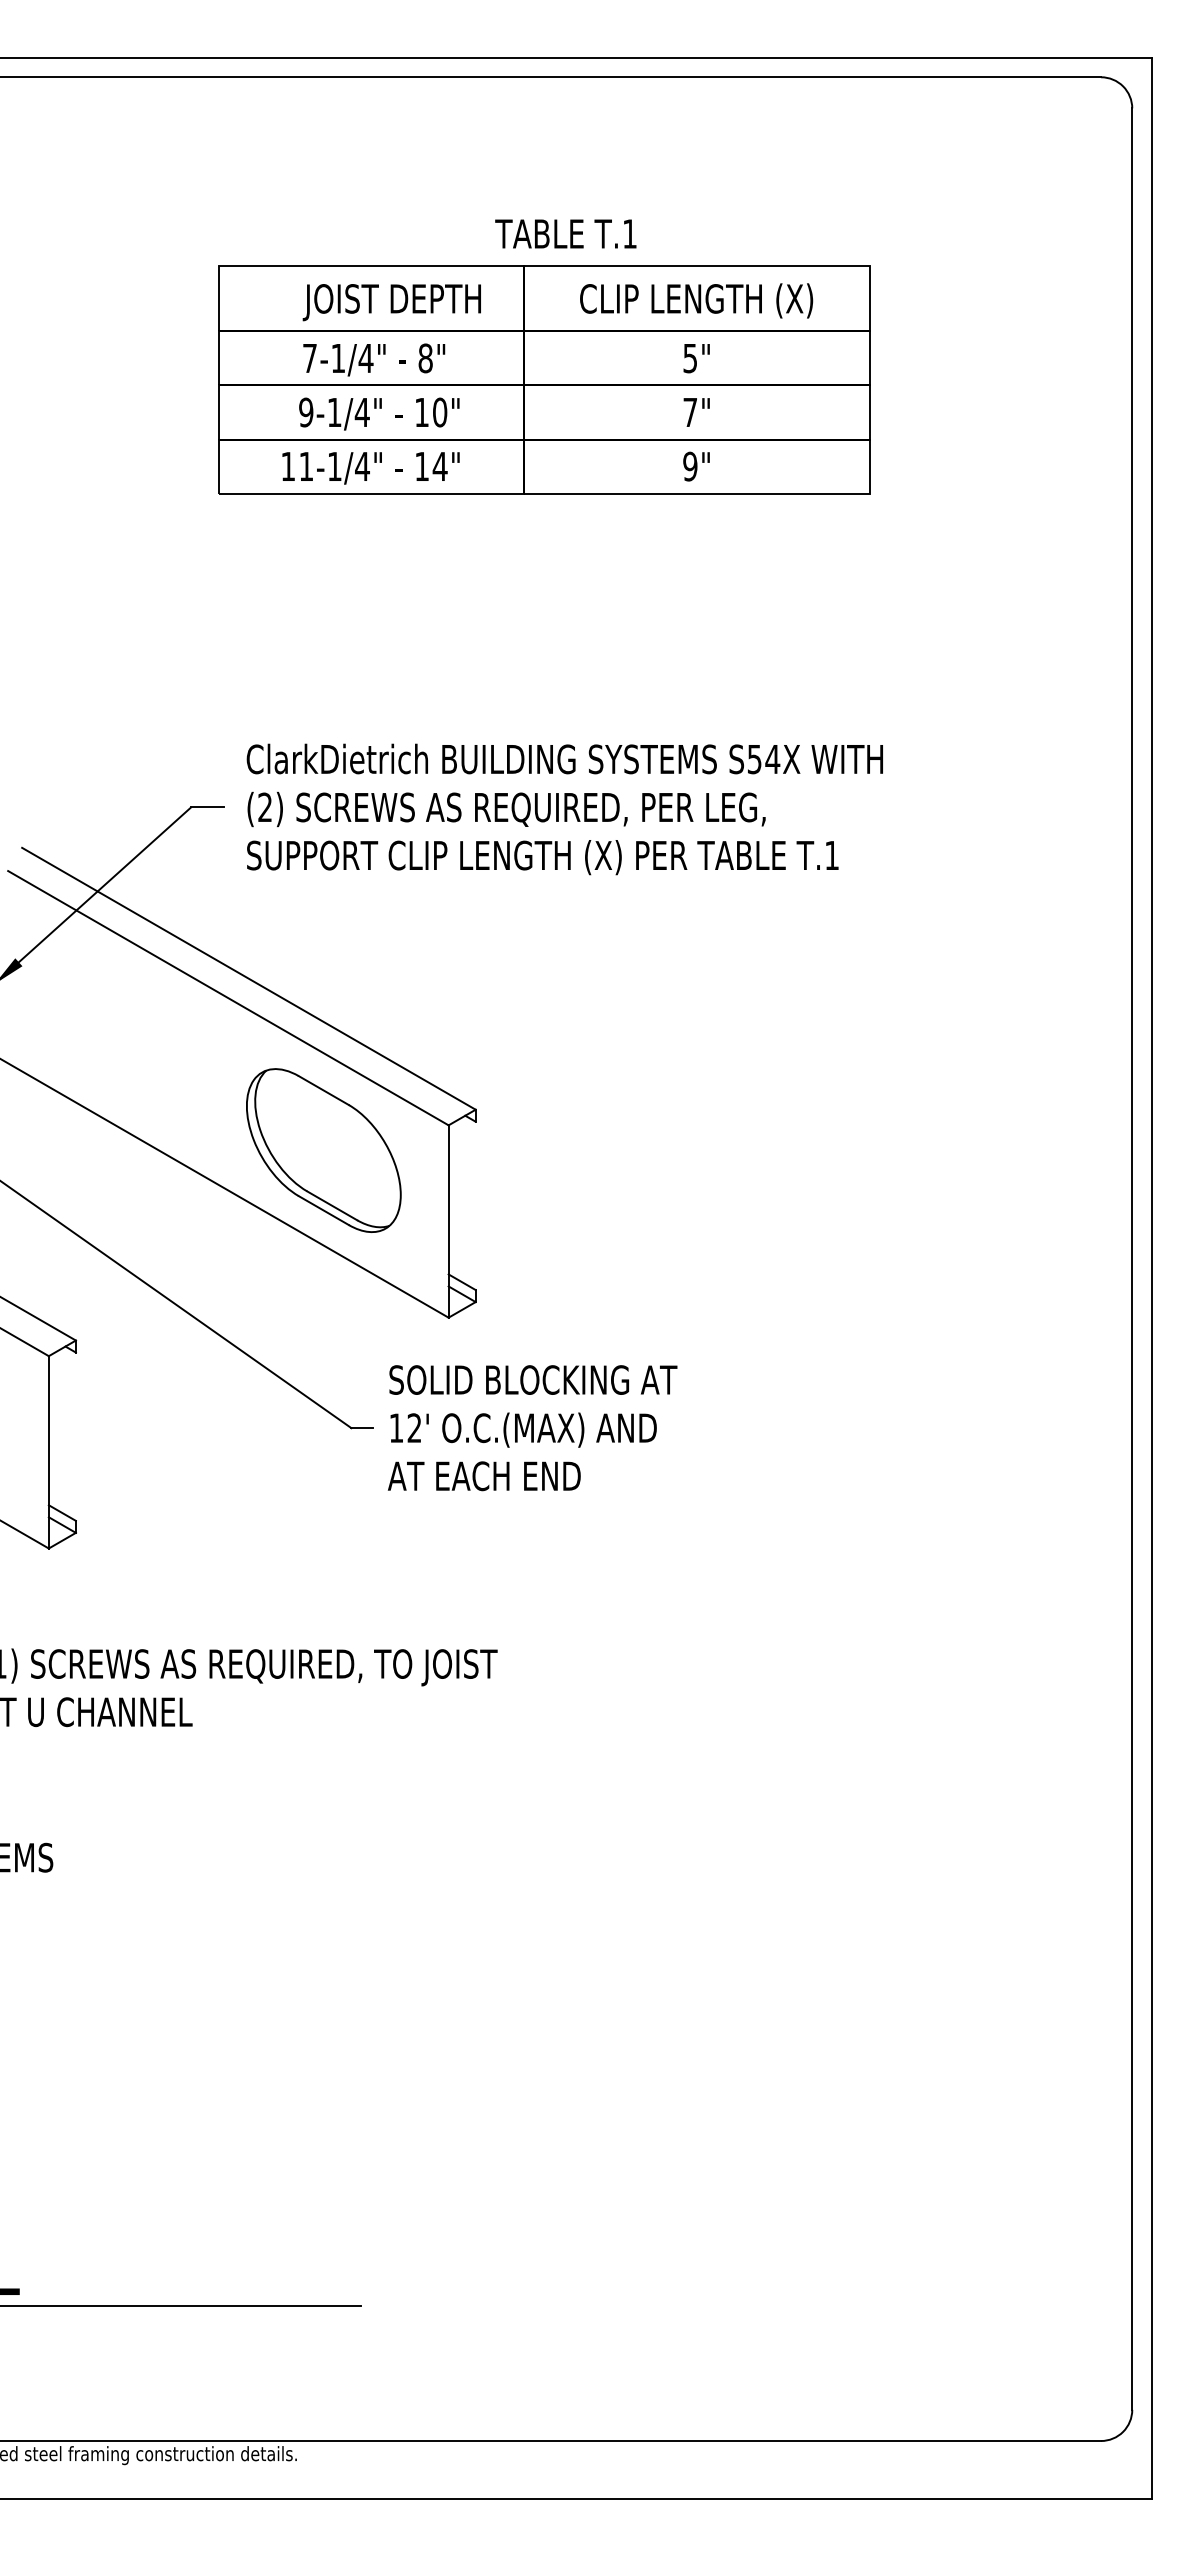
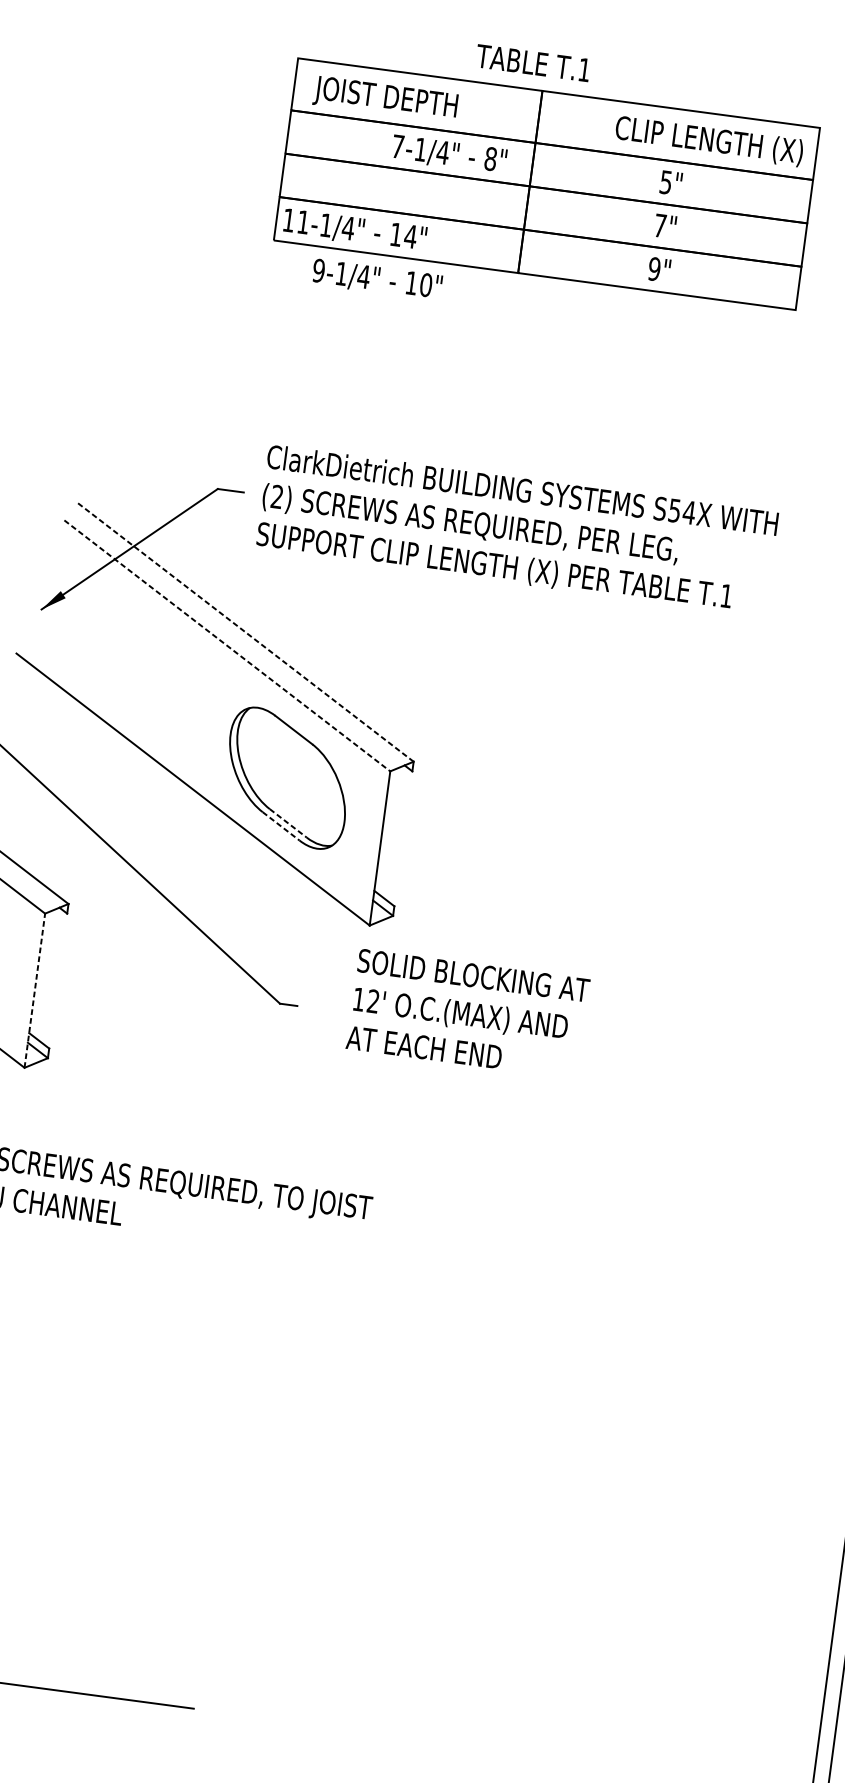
text: (565, 233) -> (532, 62), moved
text: (696, 300) -> (709, 140), moved
text: (391, 302) -> (385, 99), moved
text: (374, 359) -> (449, 154), moved
text: (379, 413) -> (377, 279), moved
text: (370, 468) -> (354, 230), moved
line: (248, 978) -> (245, 632), solid -> dashed
line: (228, 998) -> (227, 646), solid -> dashed
line: (332, 1205) -> (288, 823), solid -> dashed
line: (323, 1210) -> (280, 826), solid -> dashed
text: (532, 1428) -> (467, 1014), moved
line: (48, 1451) -> (34, 990), solid -> dashed

